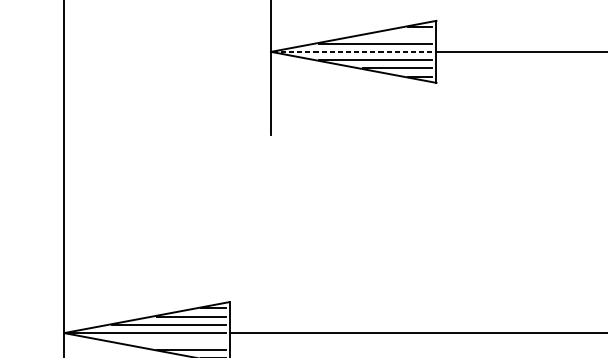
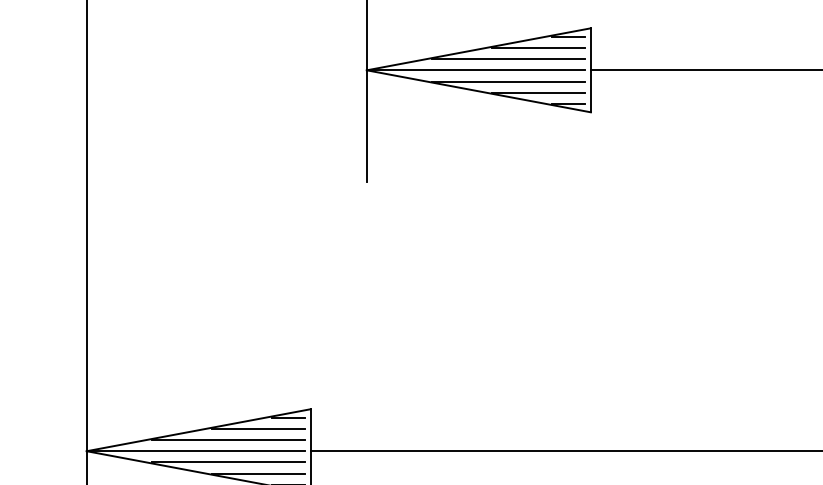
line: (397, 35) -> (538, 47), added
line: (353, 52) -> (478, 70), dashed -> solid
line: (168, 341) -> (228, 462), added

